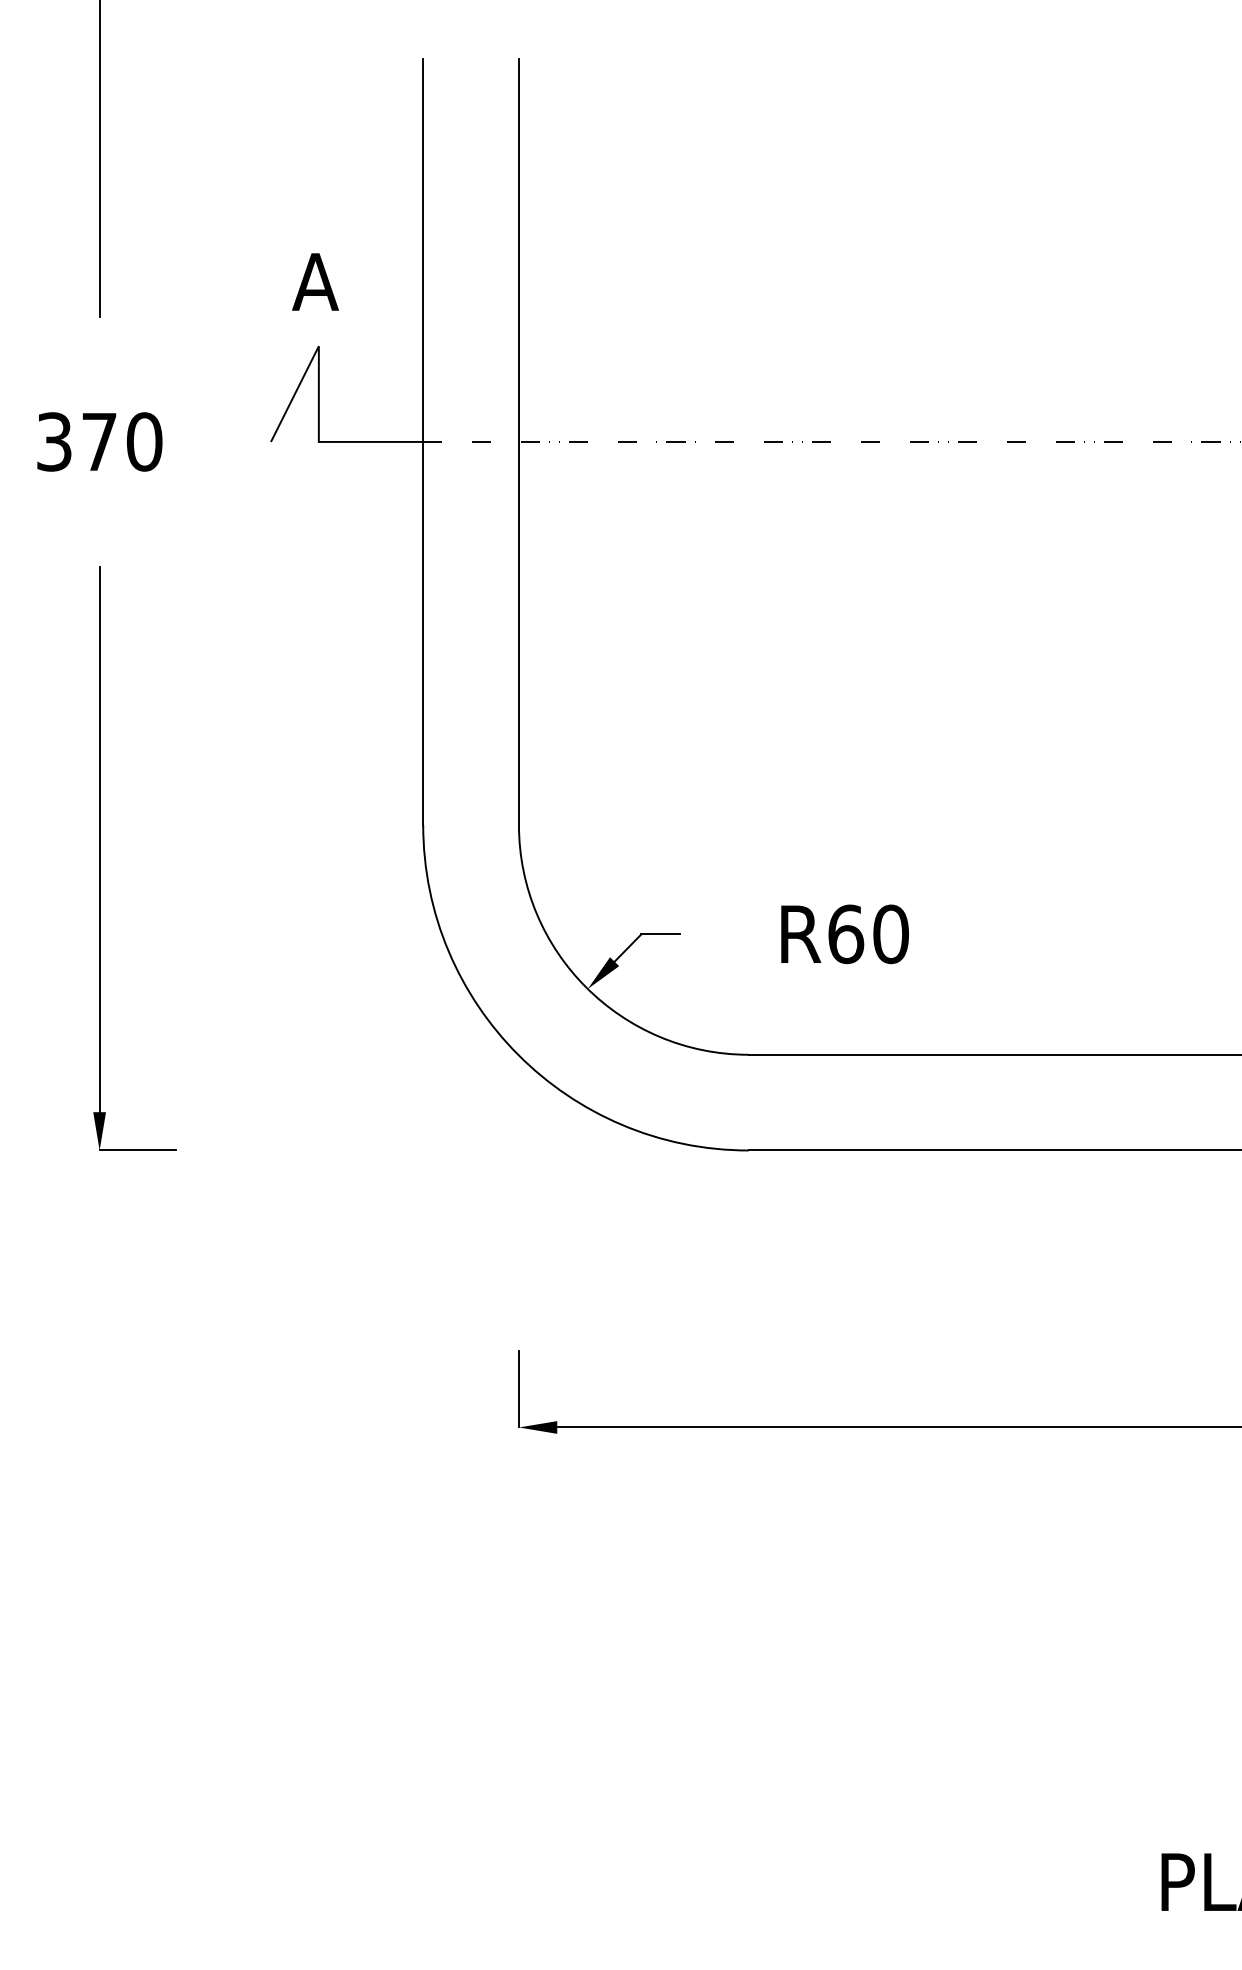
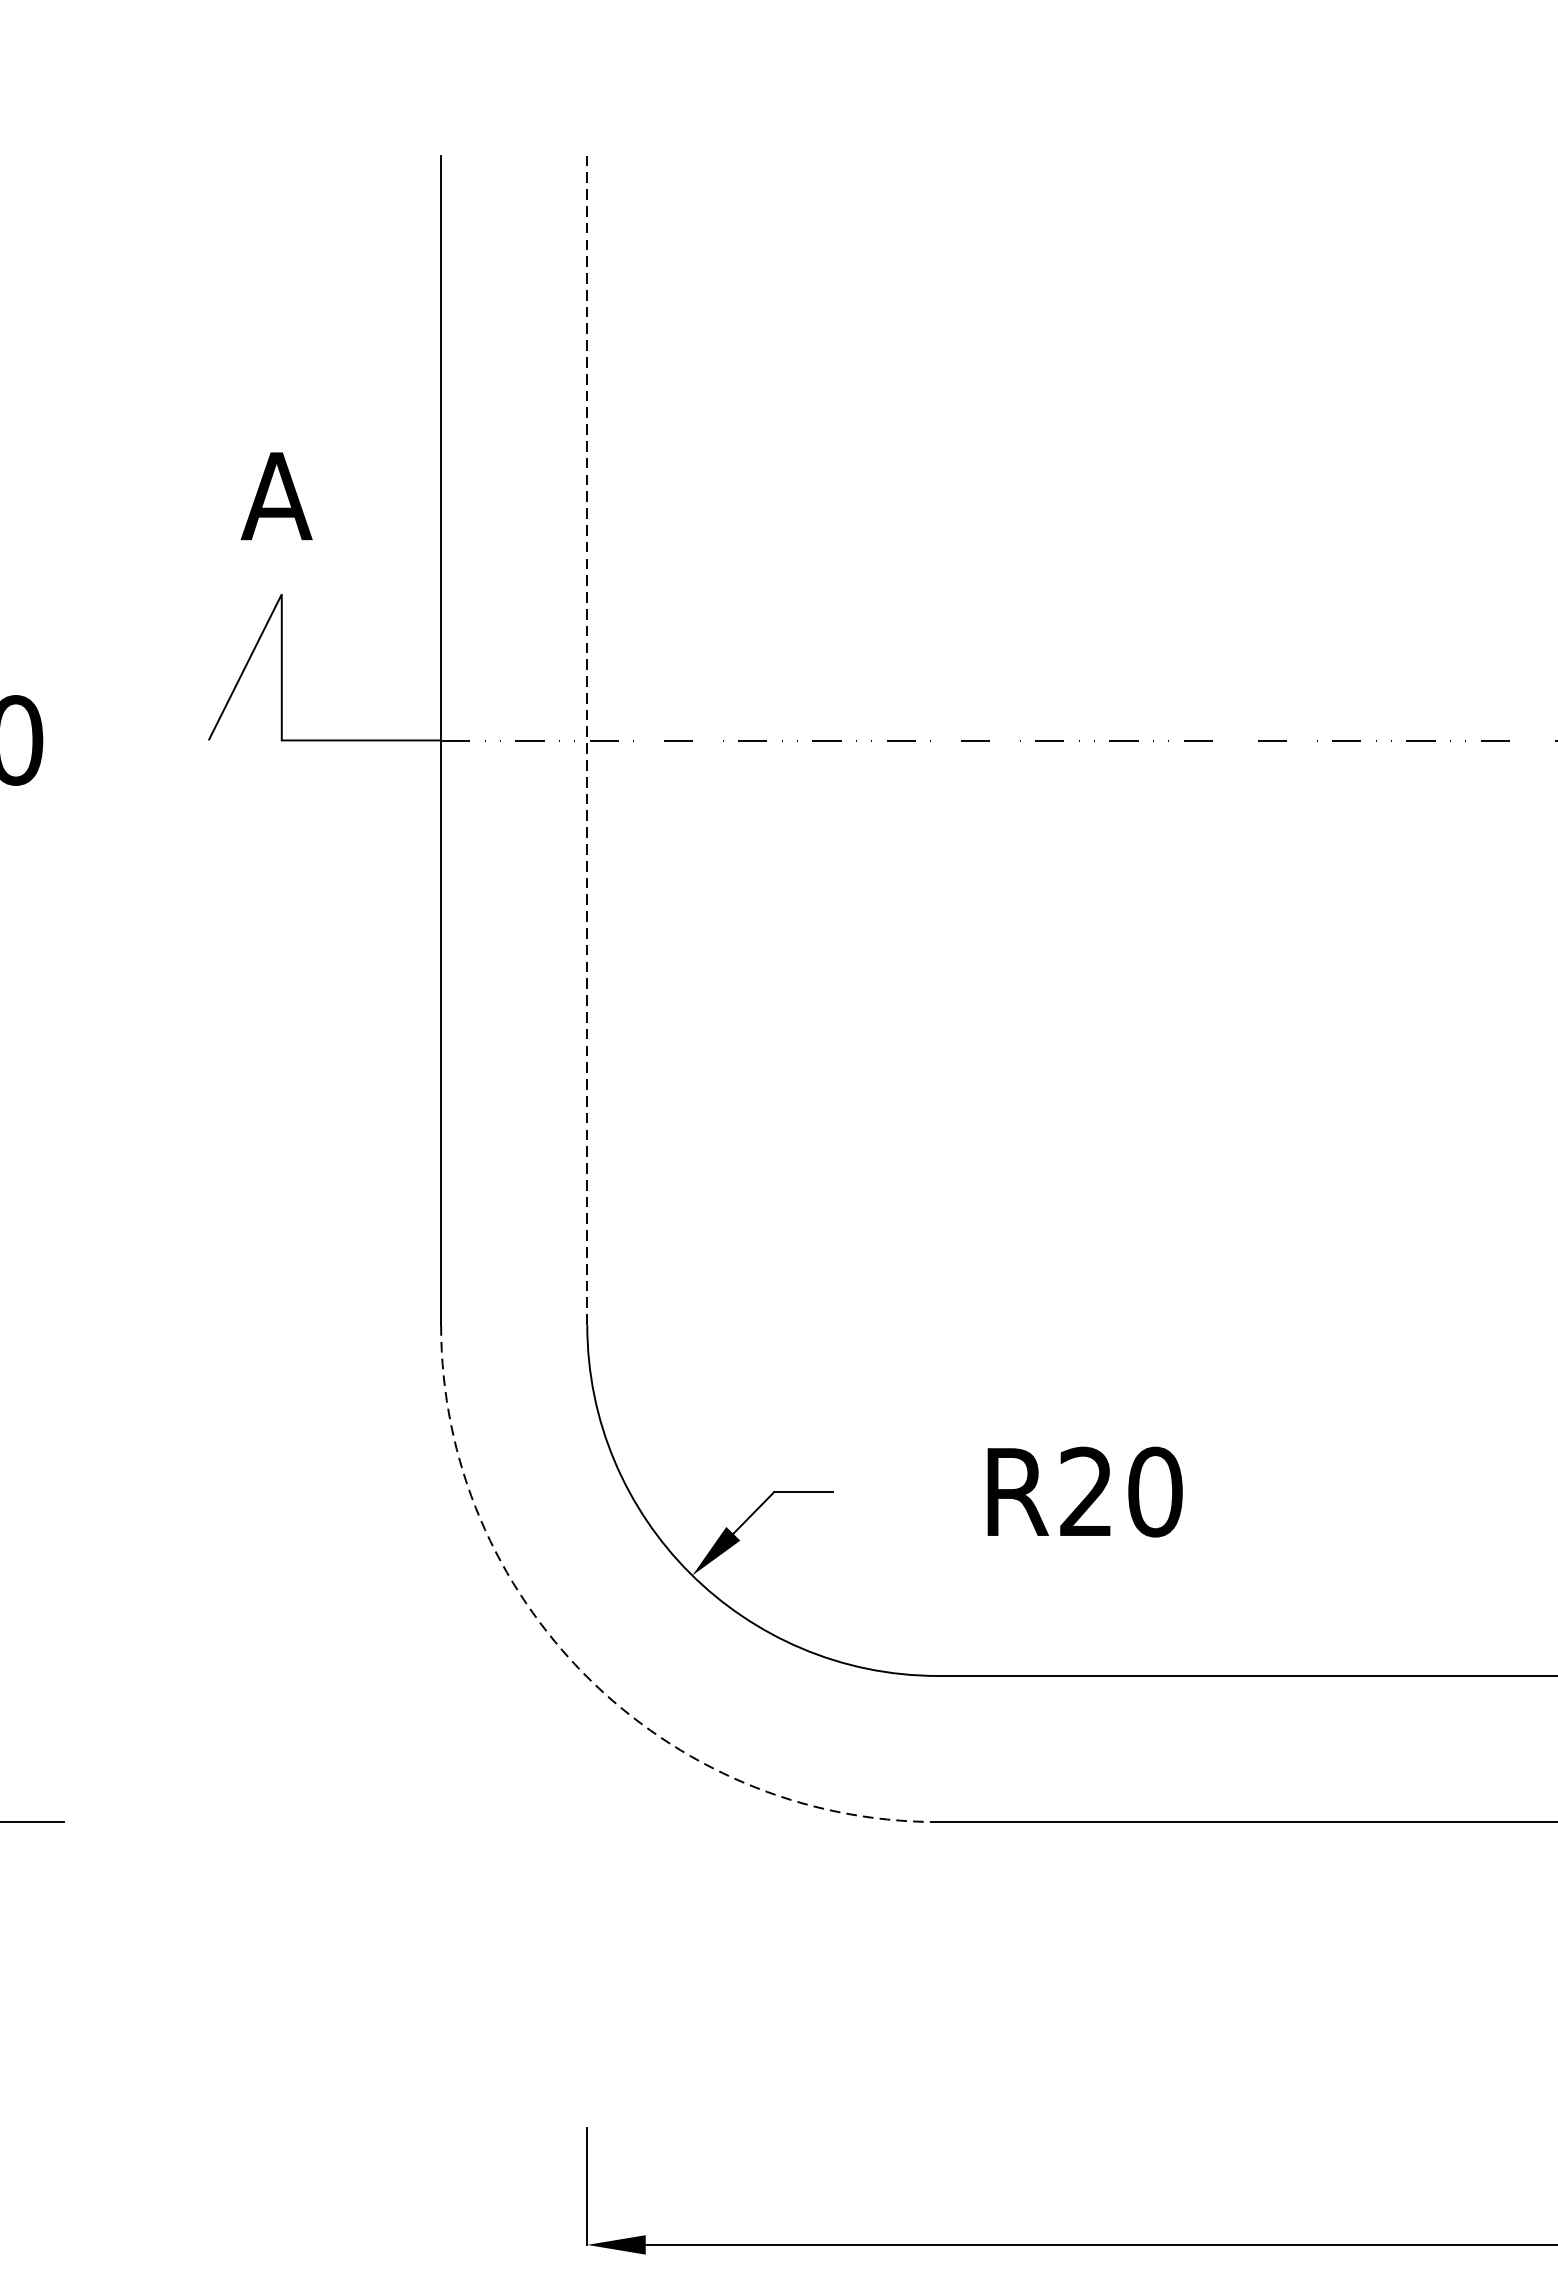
line: (518, 442) -> (586, 741), solid -> dashed
text: (846, 934) -> (1087, 1492), R60 -> R20
arc: (518, 1055) -> (586, 1677), solid -> dashed

